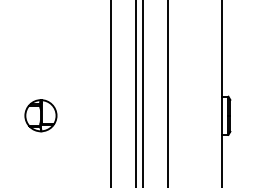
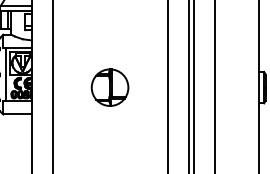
part: (40, 115) -> (109, 87), size x1.43

